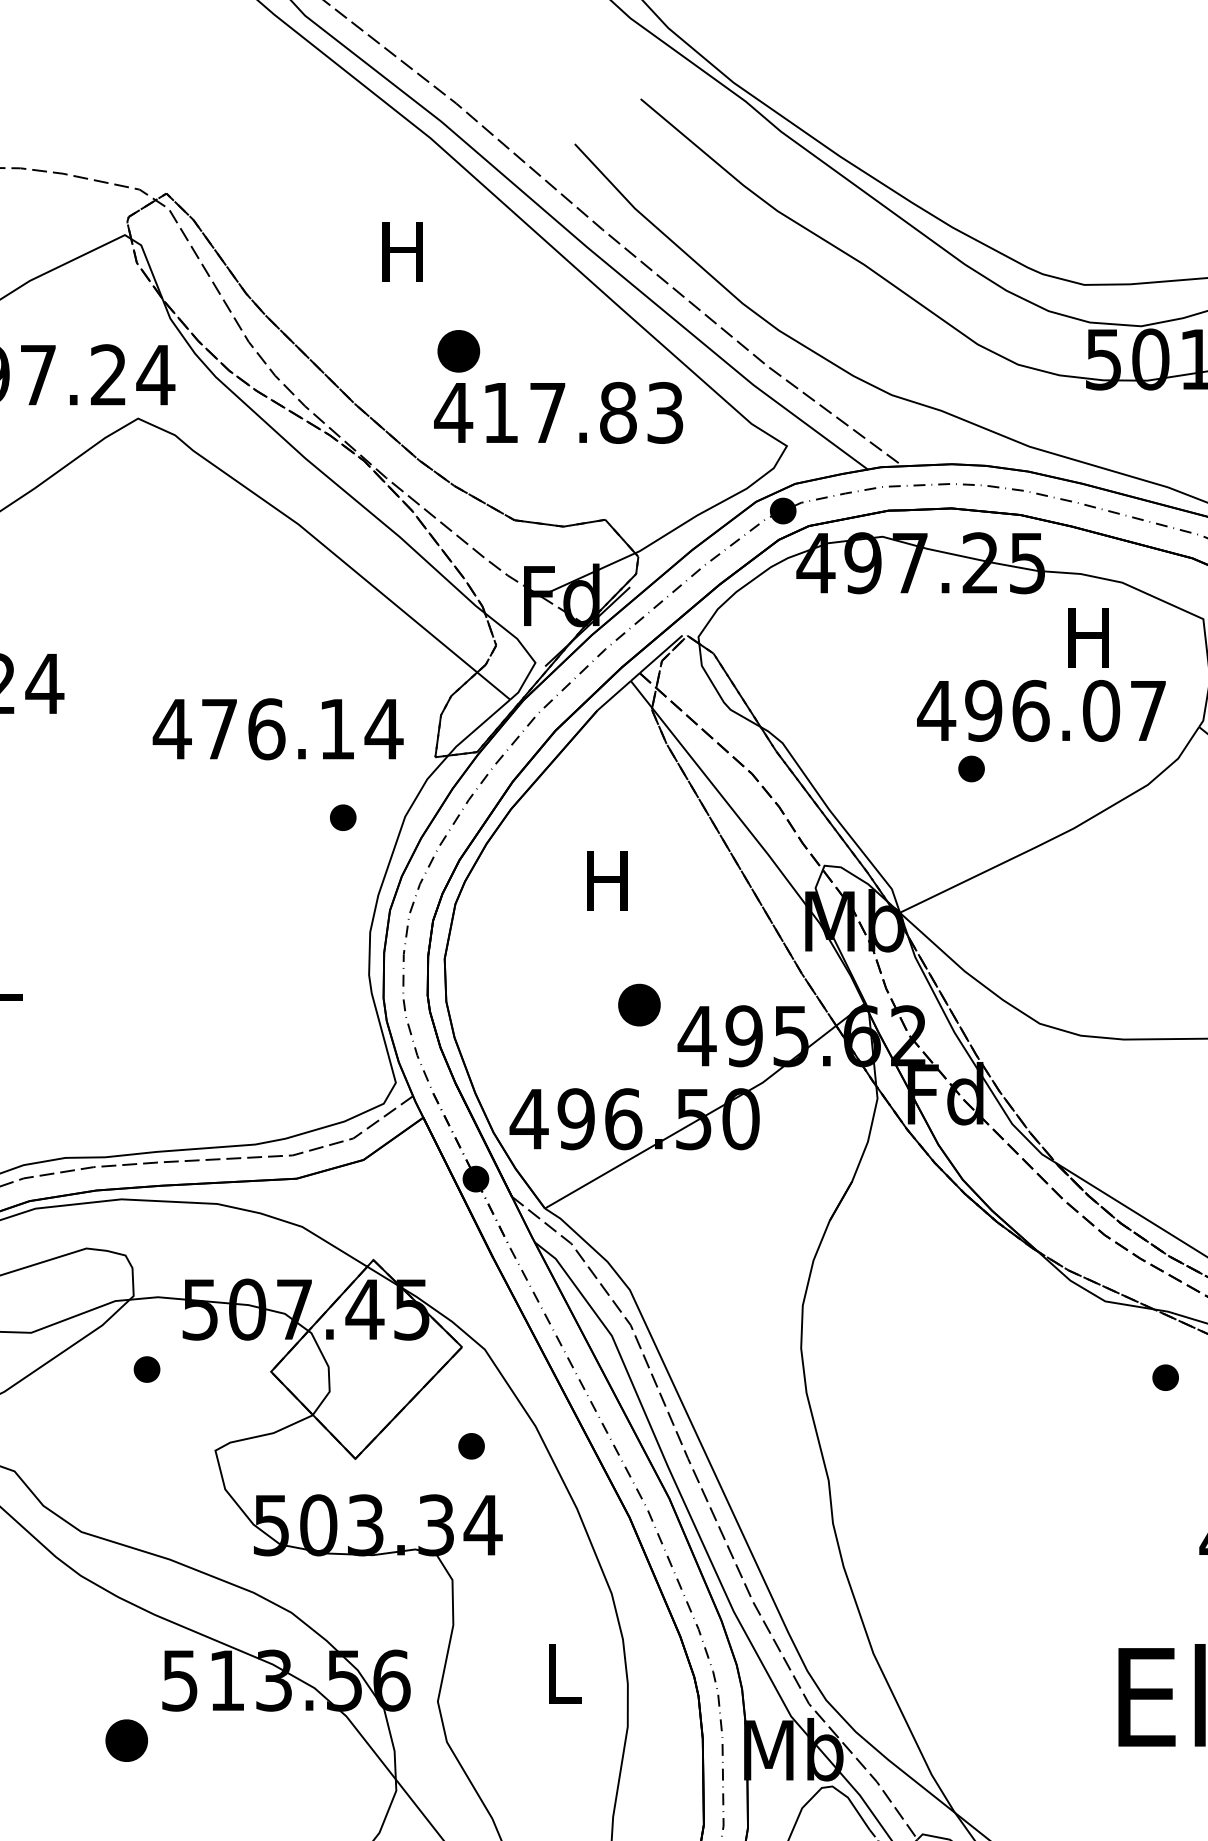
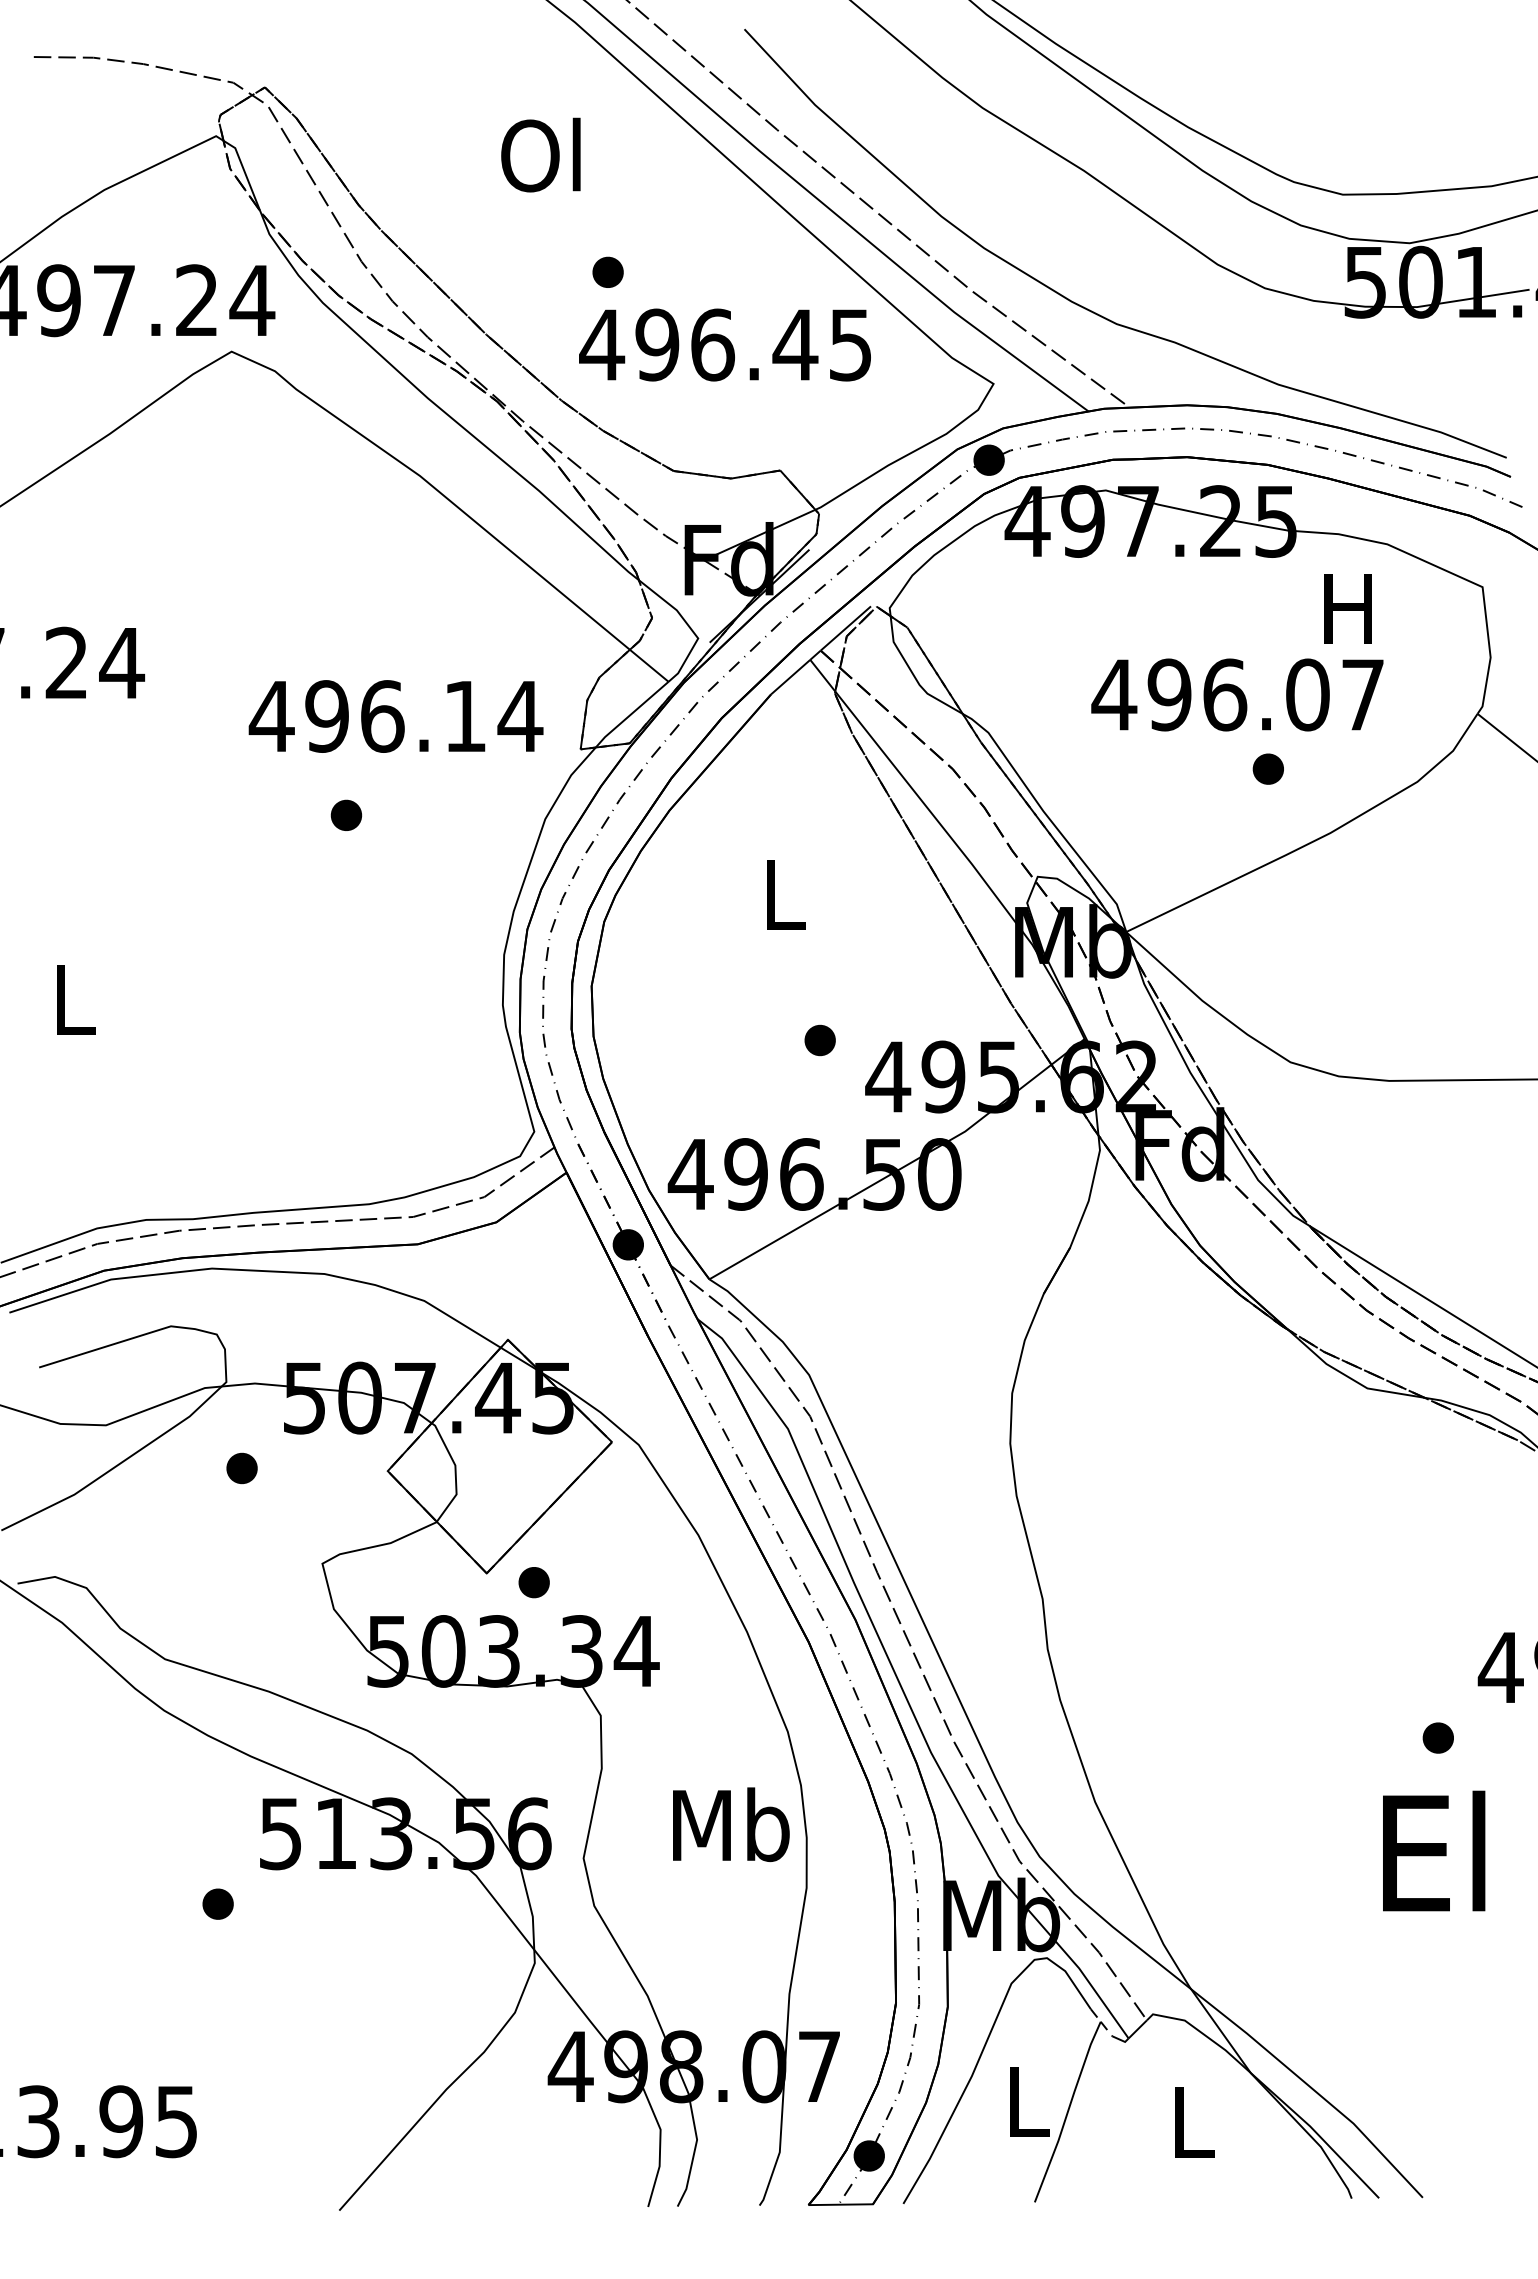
text: (401, 250) -> (540, 154), H -> Ol
part: (458, 350) -> (607, 271), size x0.62
text: (582, 412) -> (753, 344), 417.83 -> 496.45
text: (1041, 710) -> (1237, 694), moved
text: (218, 729) -> (326, 716), 476.14 -> 496.14
part: (970, 768) -> (1267, 768), moved
part: (343, 816) -> (346, 814), moved
text: (606, 880) -> (781, 894), H -> L
part: (638, 1005) -> (819, 1040), size x0.62
part: (1164, 1377) -> (1437, 1737), moved
part: (470, 1446) -> (533, 1582), moved
text: (563, 1672) -> (731, 1824), L -> Mb
part: (126, 1739) -> (217, 1903), size x0.62

